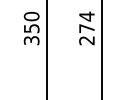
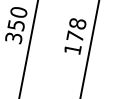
text: (86, 28) -> (74, 36), 274 -> 178

